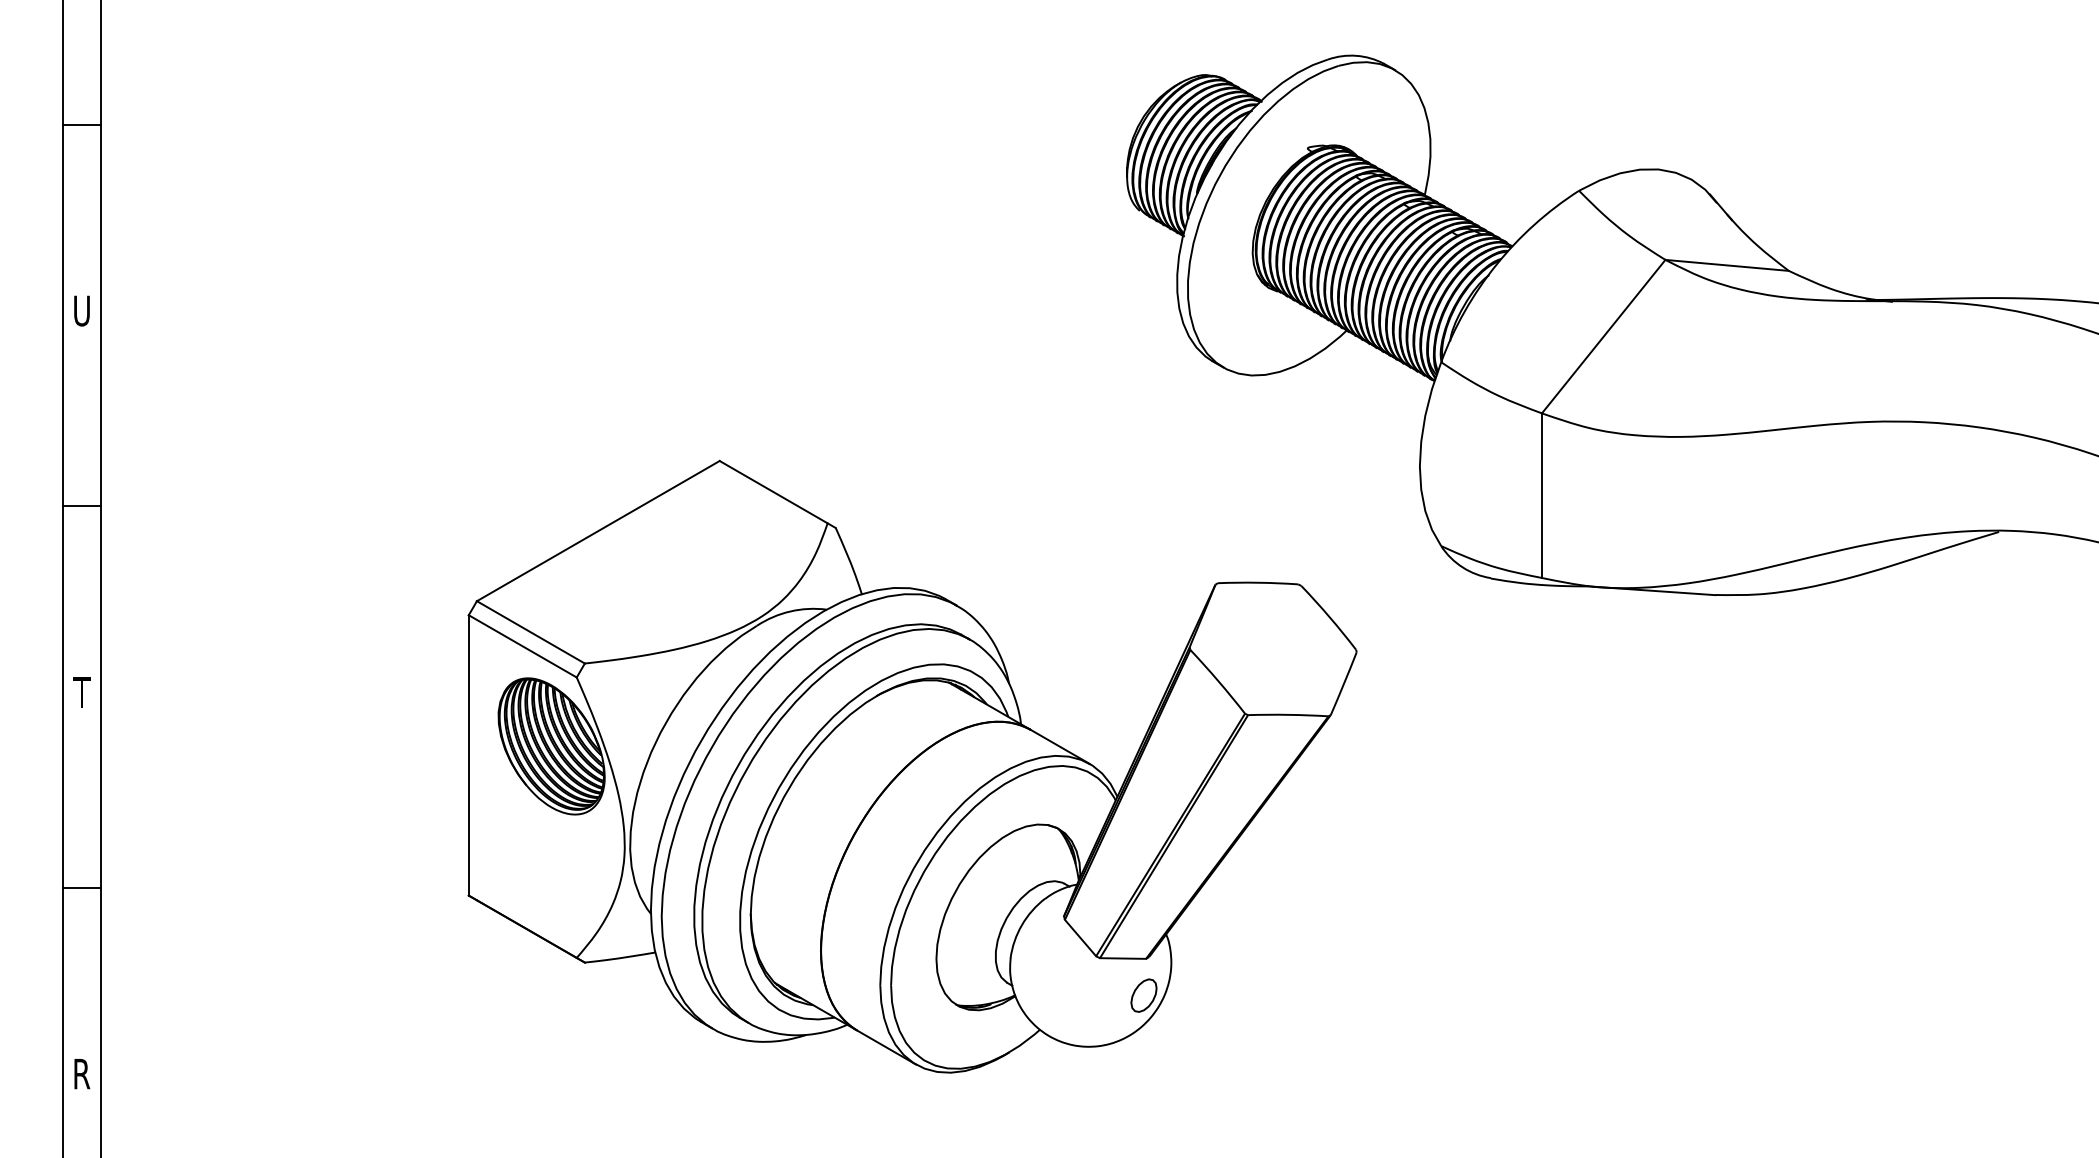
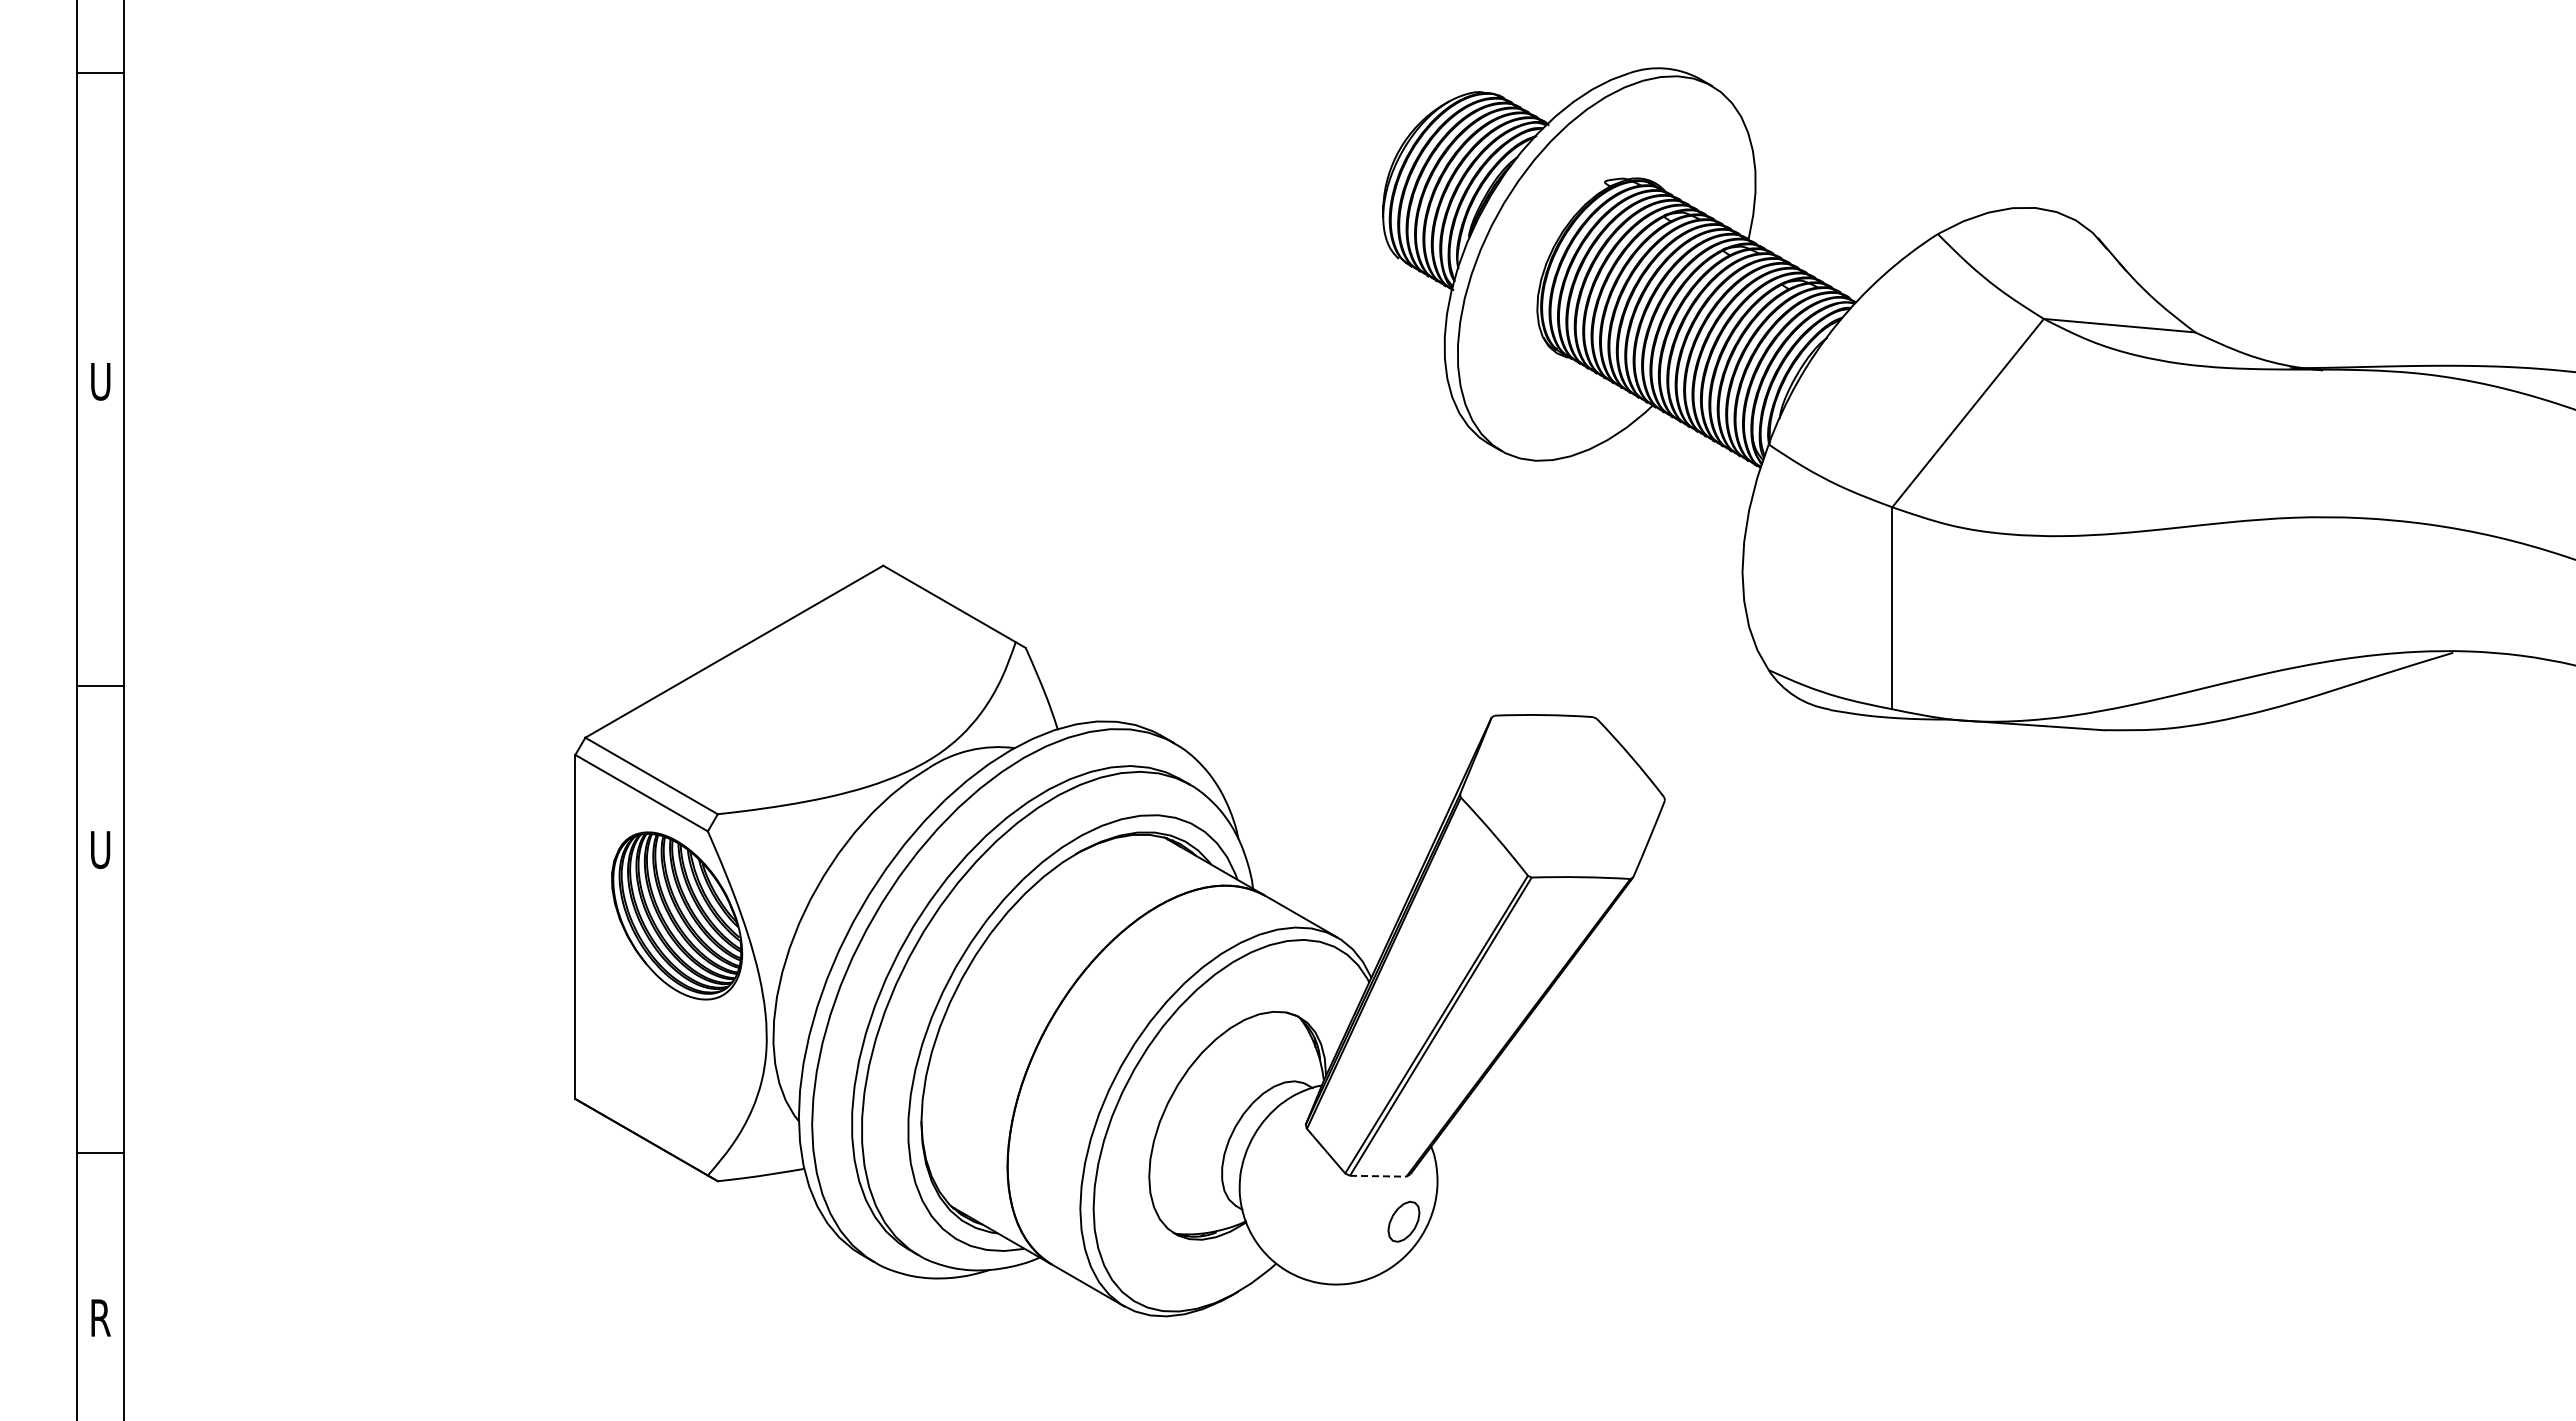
line: (81, 124) -> (100, 72), moved
line: (81, 506) -> (100, 686), moved
text: (81, 692) -> (100, 849), T -> U
line: (81, 887) -> (100, 1153), moved
line: (1123, 958) -> (1378, 1176), solid -> dashed

